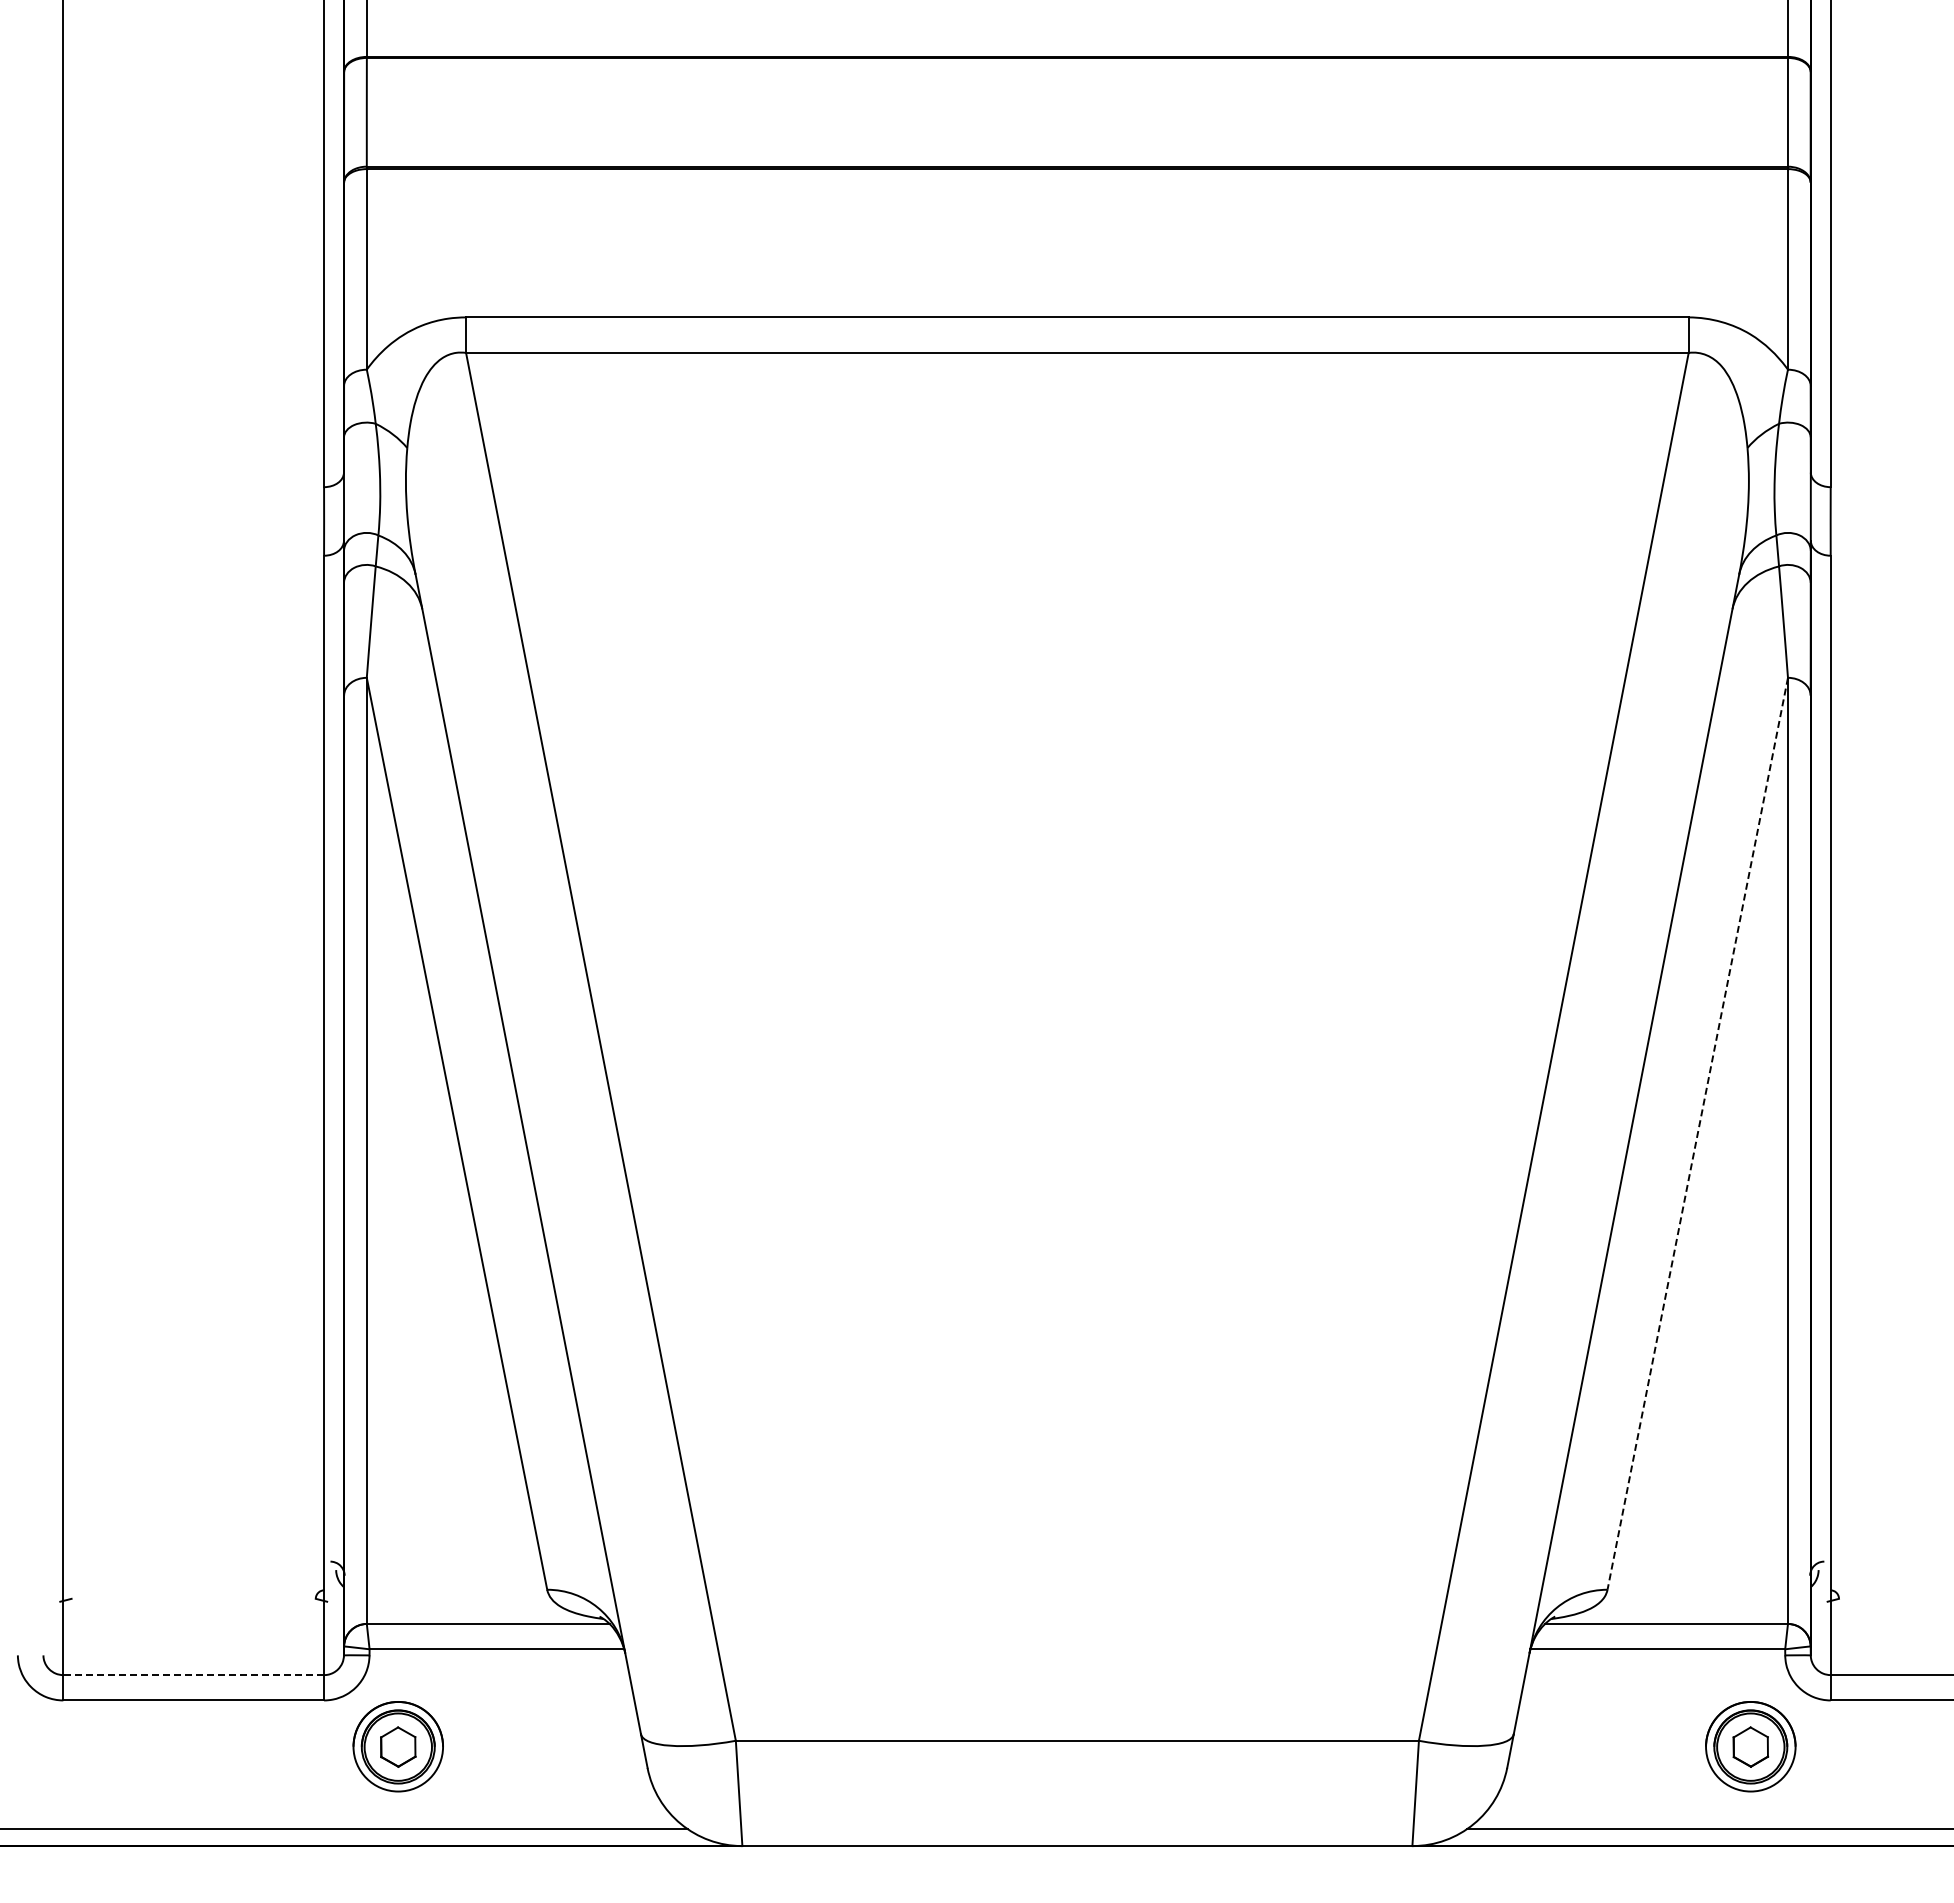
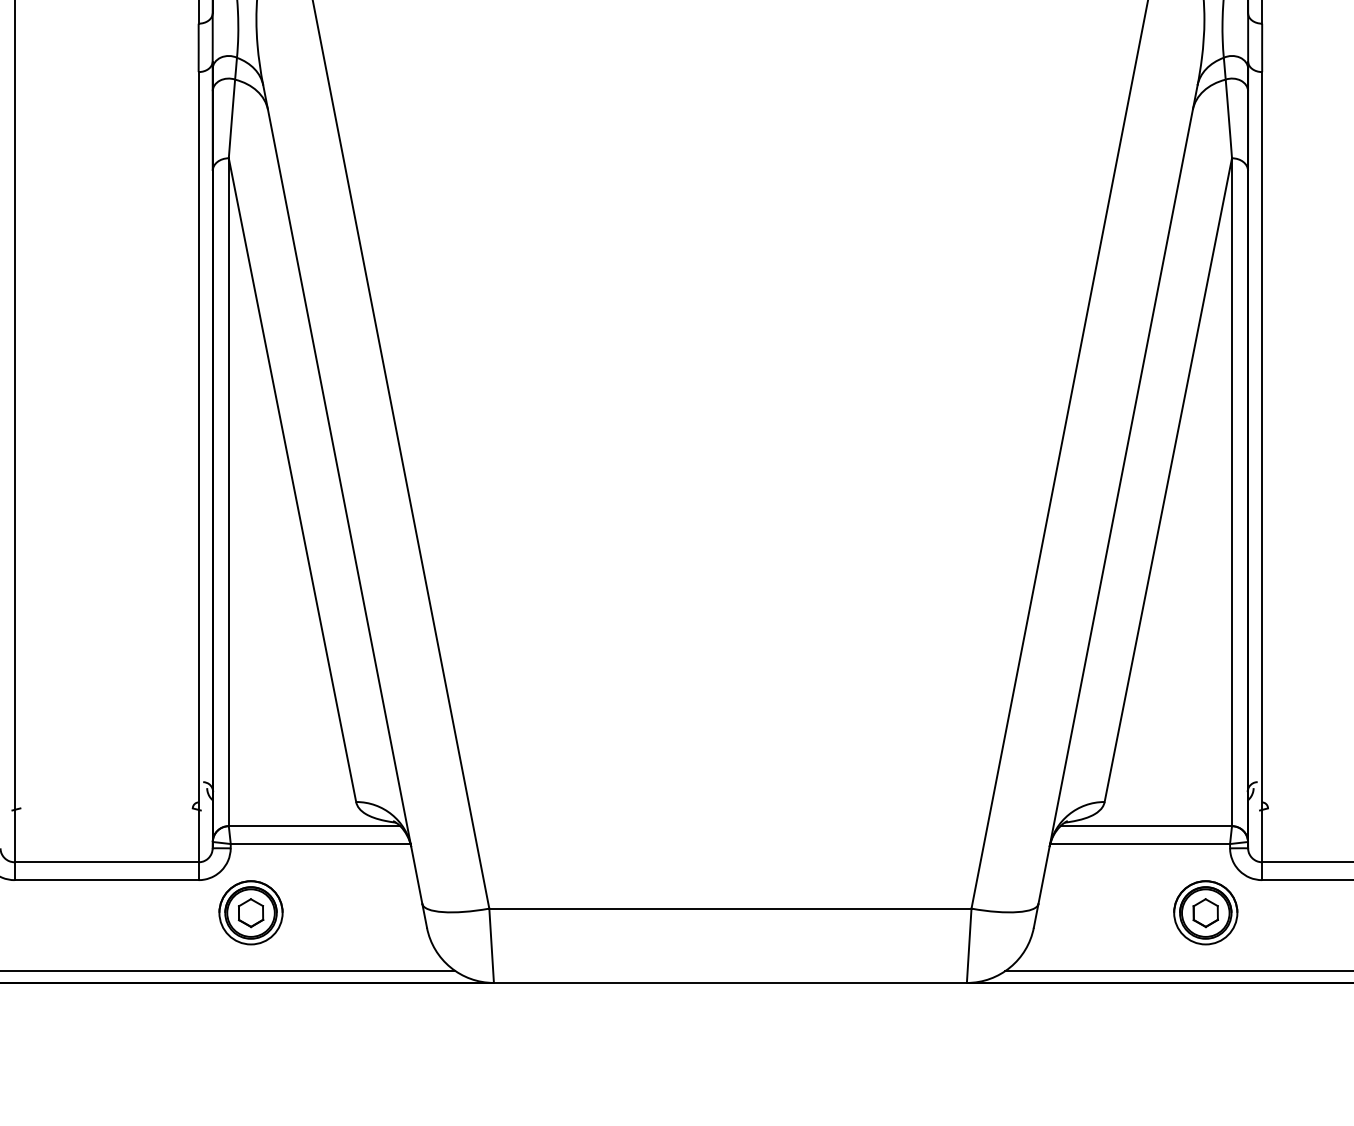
line: (1697, 1133) -> (1168, 479), dashed -> solid
line: (193, 1675) -> (106, 862), dashed -> solid

